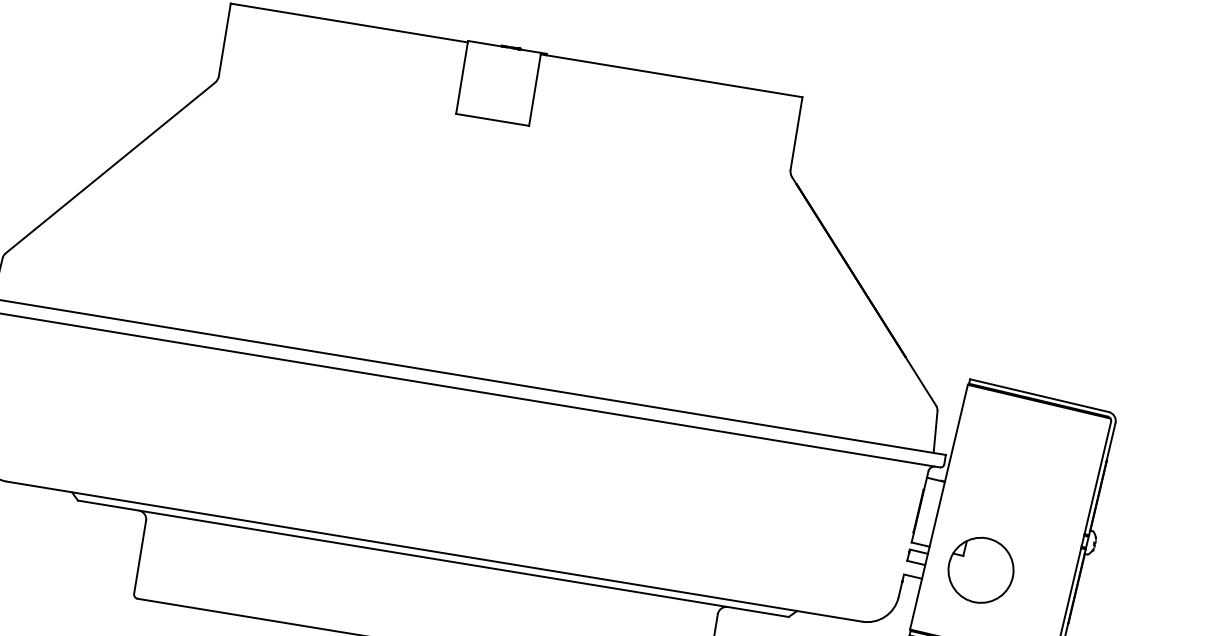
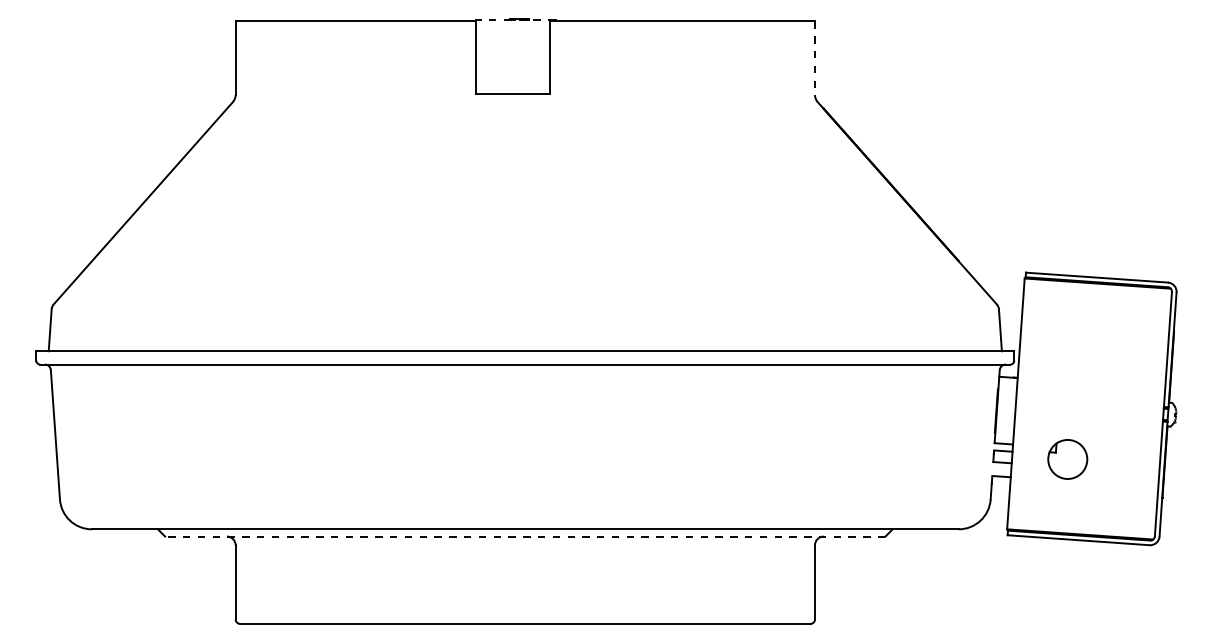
line: (507, 46) -> (515, 19), solid -> dashed
line: (796, 133) -> (814, 58), solid -> dashed
line: (432, 558) -> (524, 536), solid -> dashed
part: (980, 570) -> (1067, 459), size x0.6

